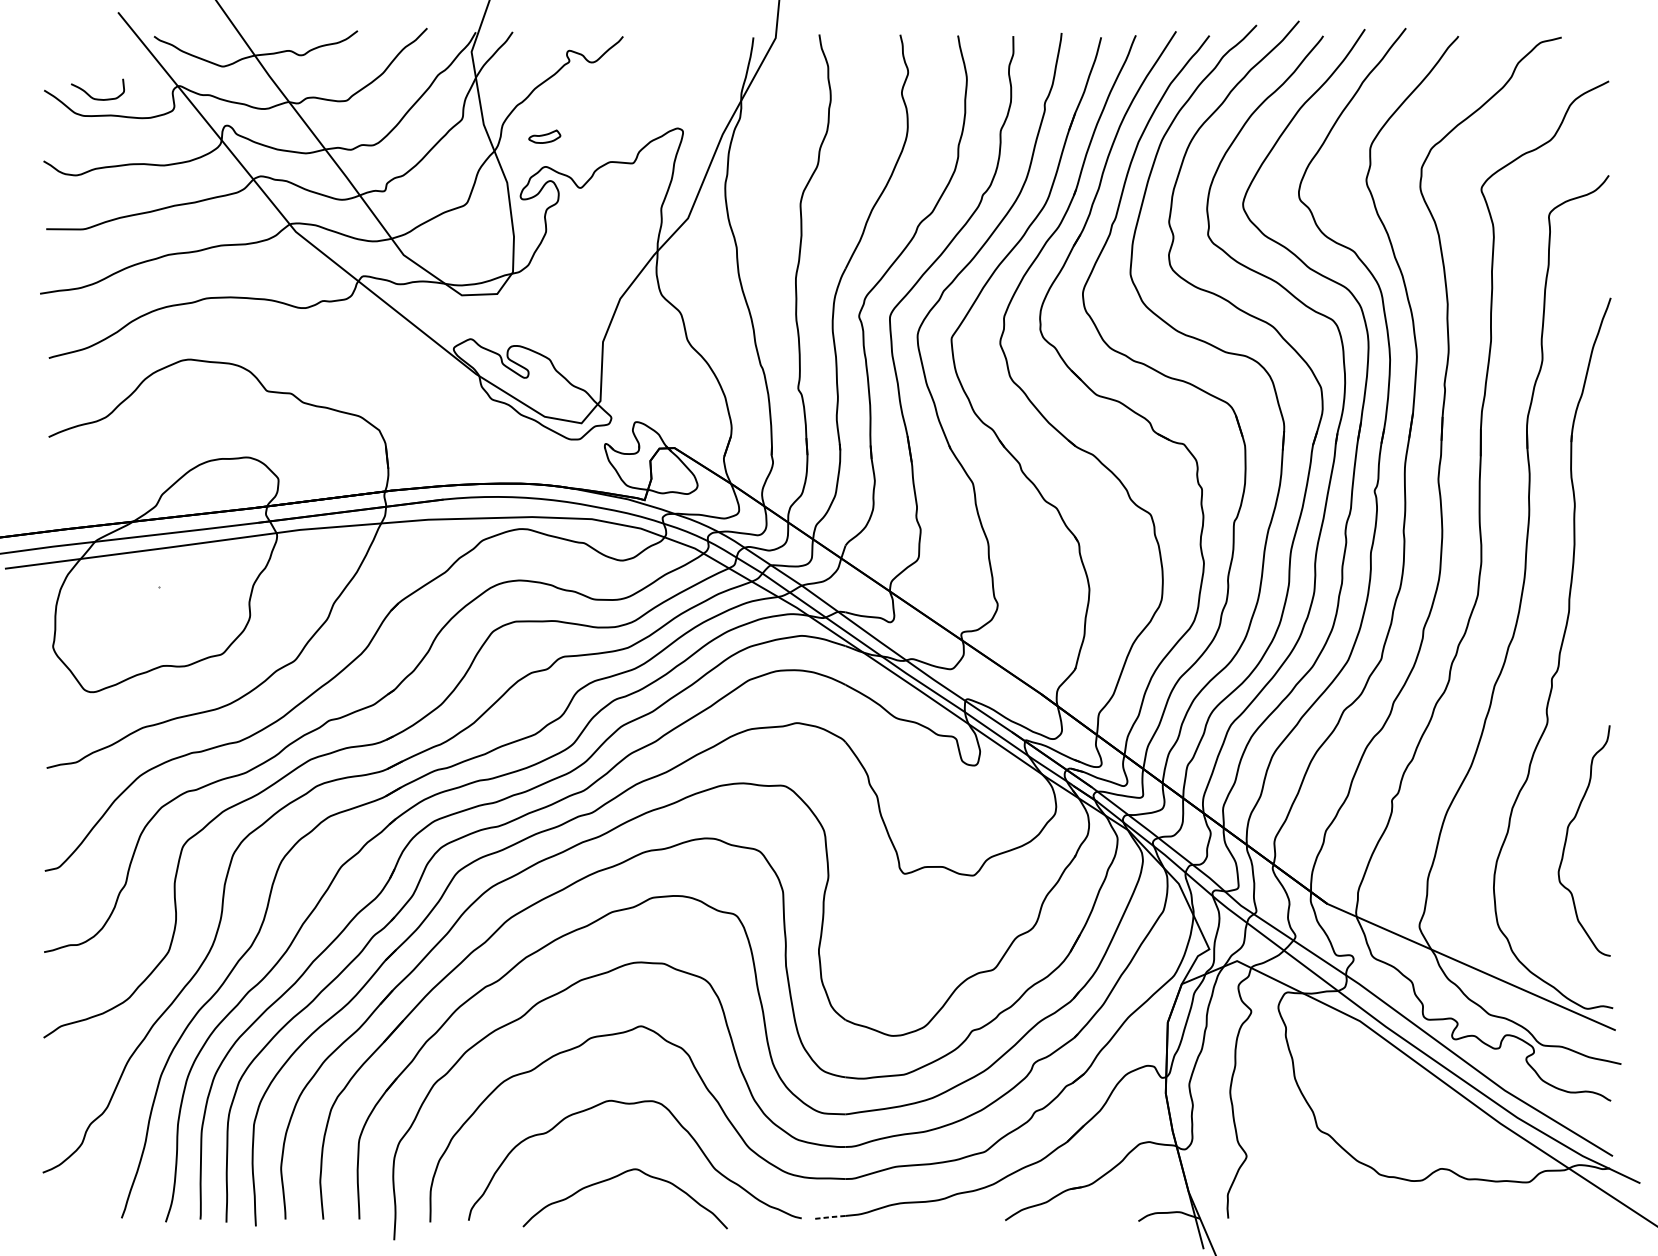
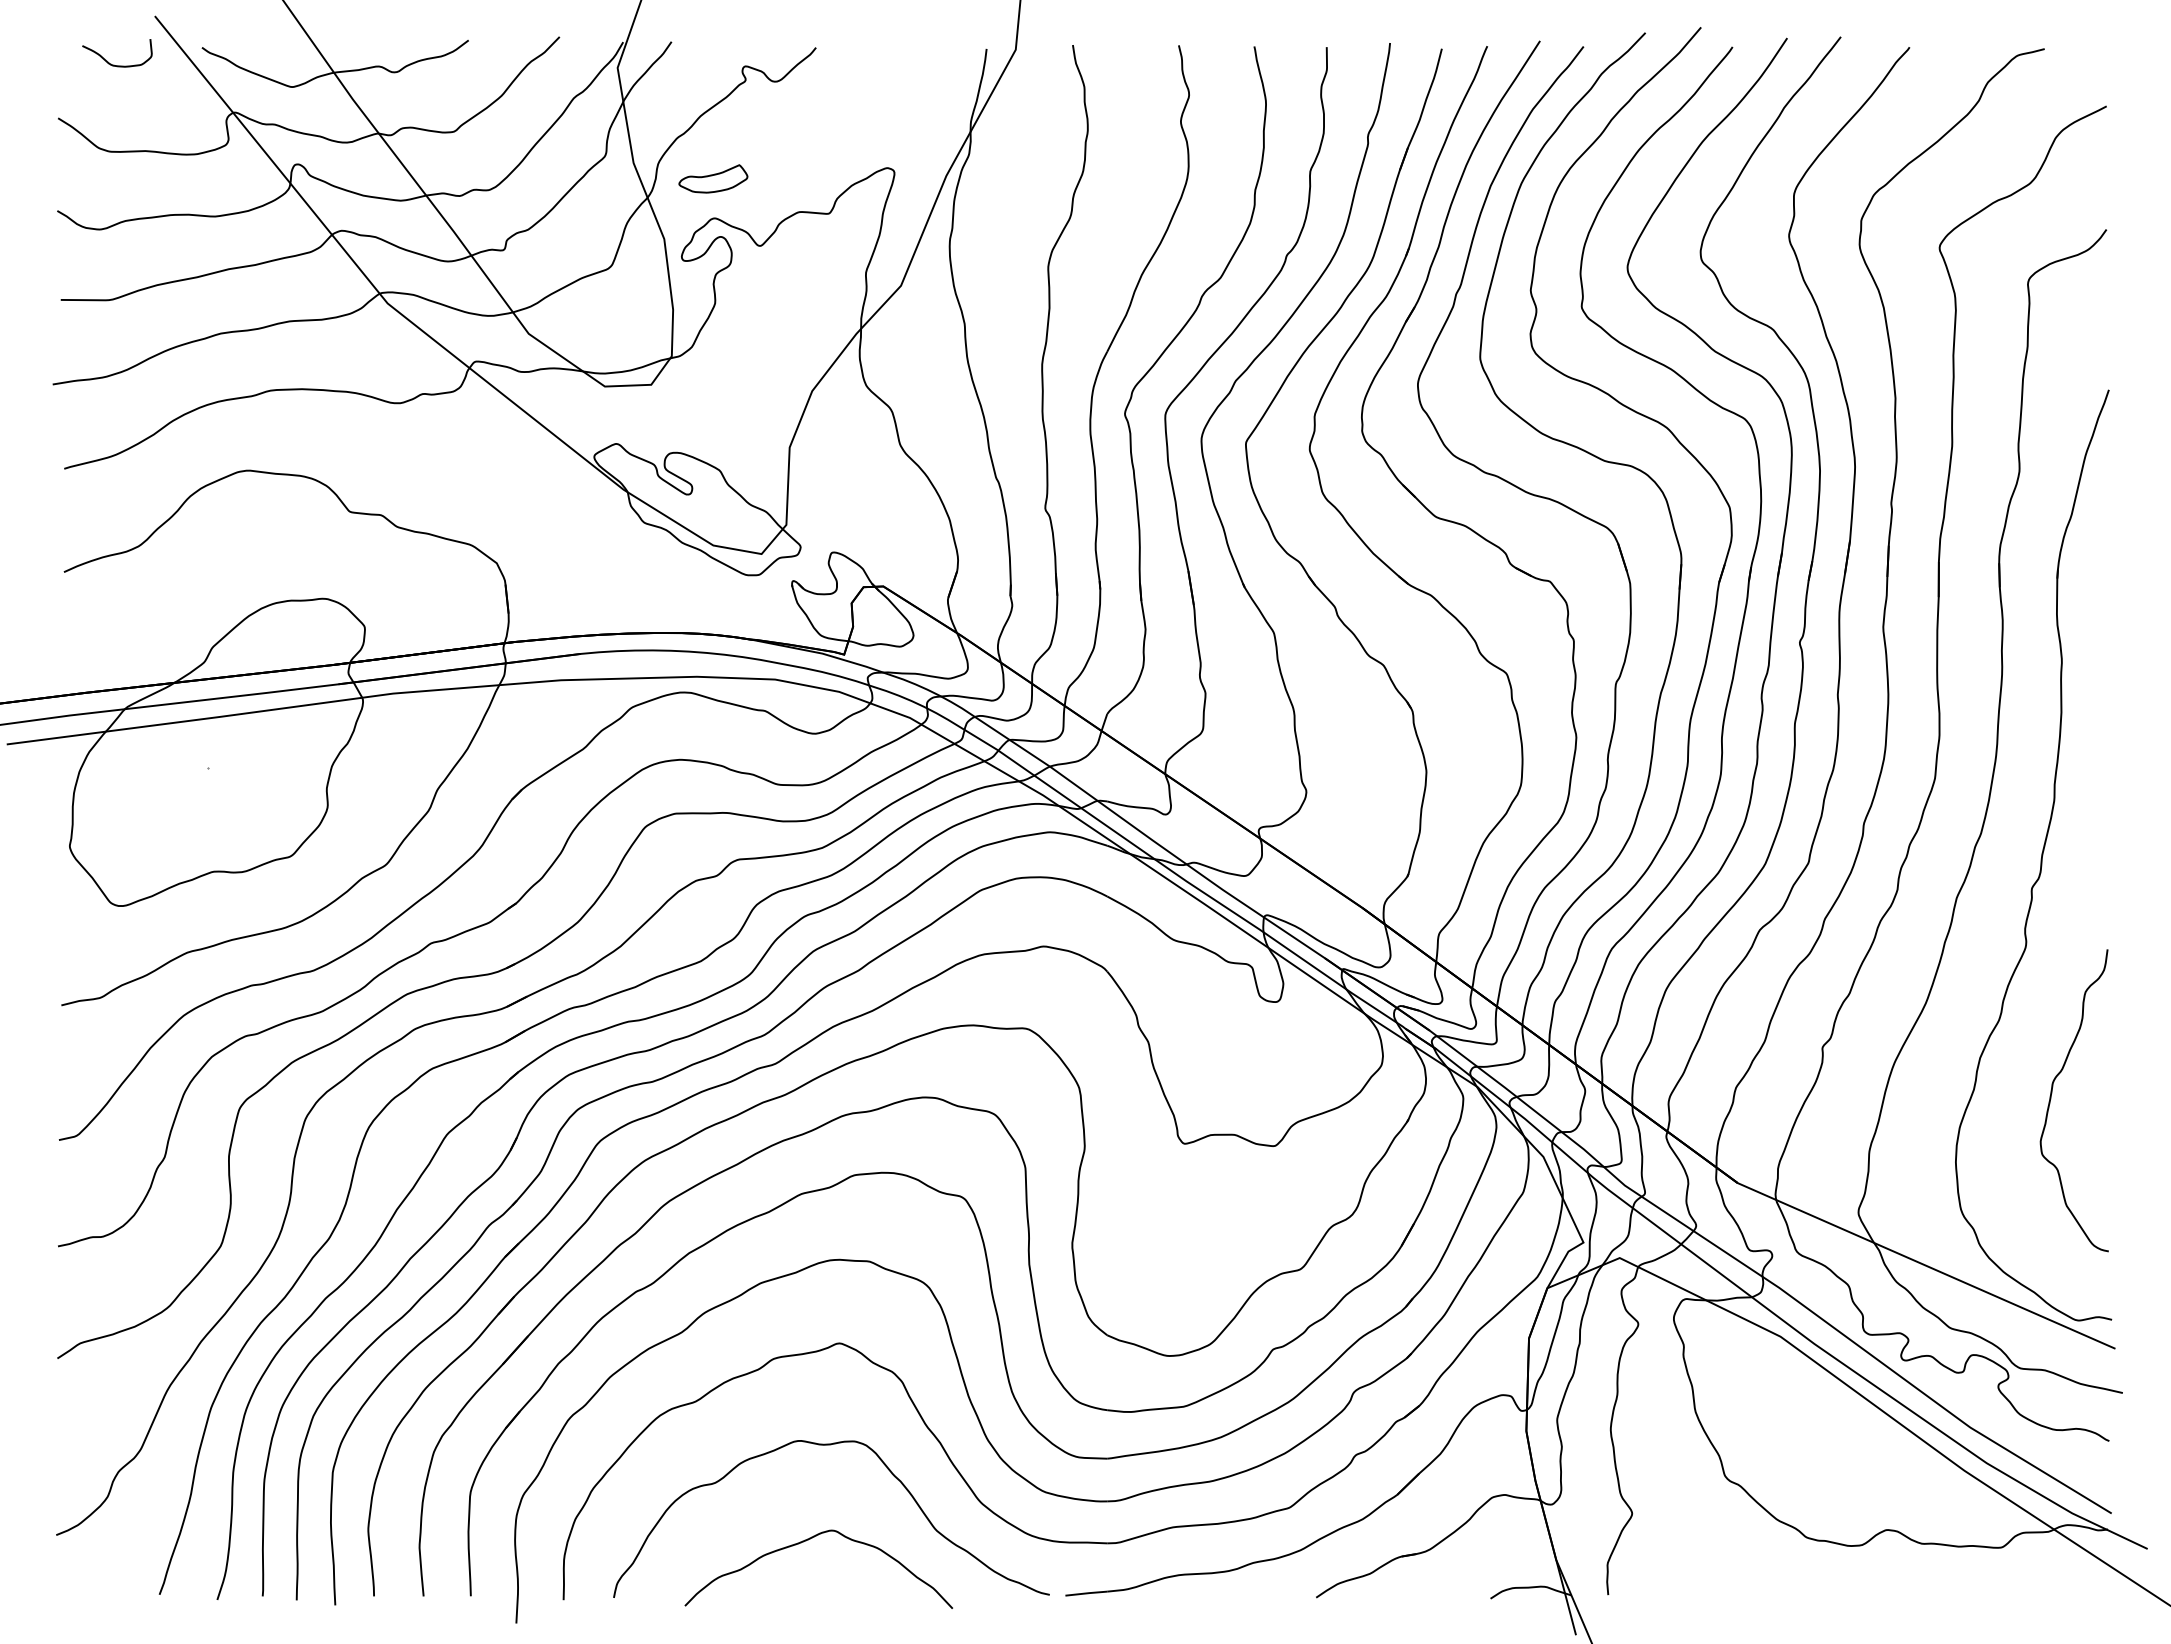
curve: (95, 98) -> (114, 64), moved
part: (544, 136) -> (713, 178), size x1.67
line: (829, 1217) -> (1086, 1593), dashed -> solid

